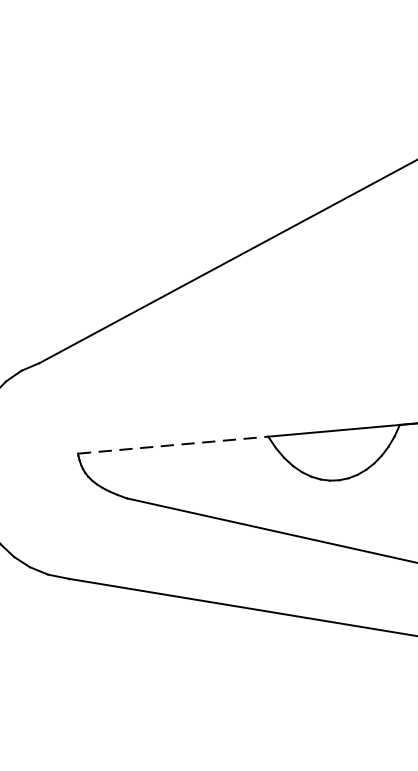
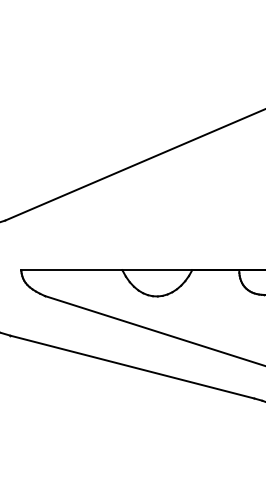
line: (172, 445) -> (71, 270), dashed -> solid

